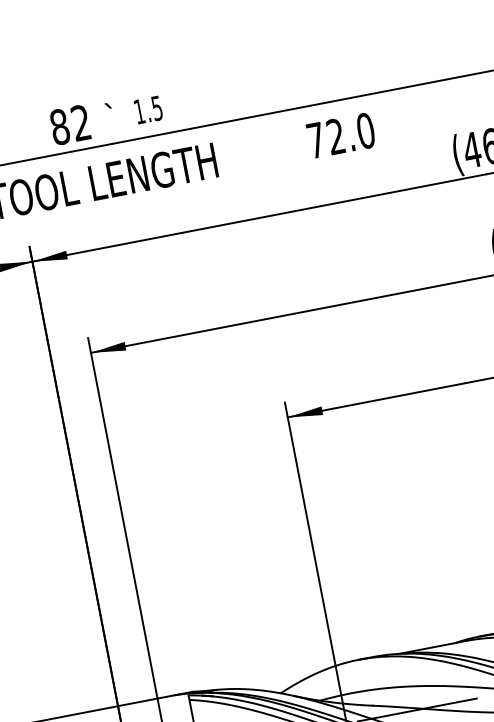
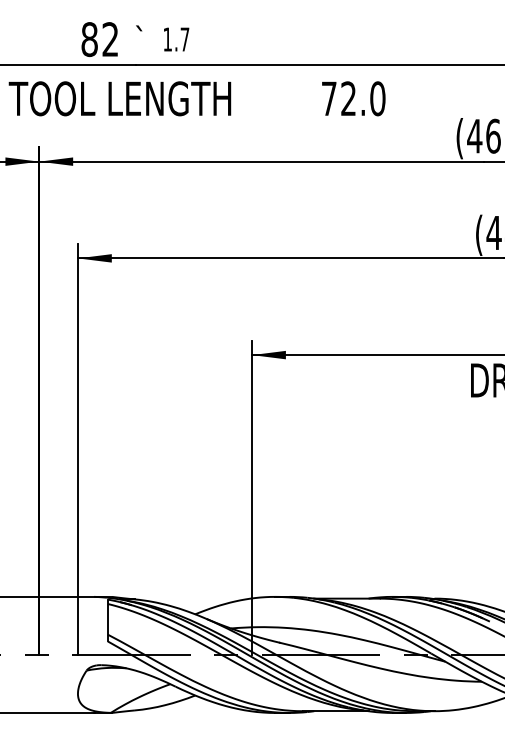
text: (156, 108) -> (184, 39), 1.5 -> 1.7

